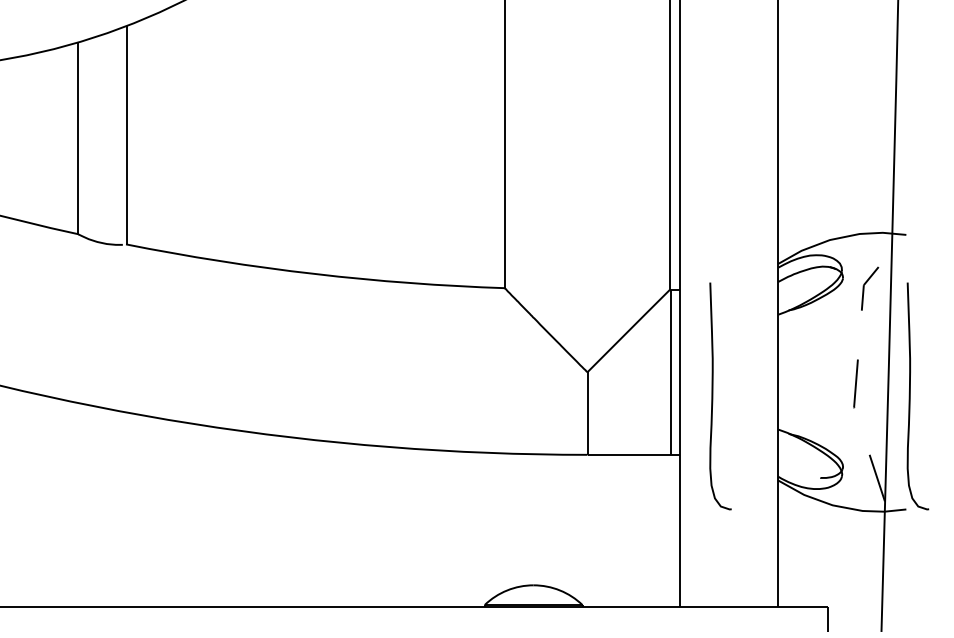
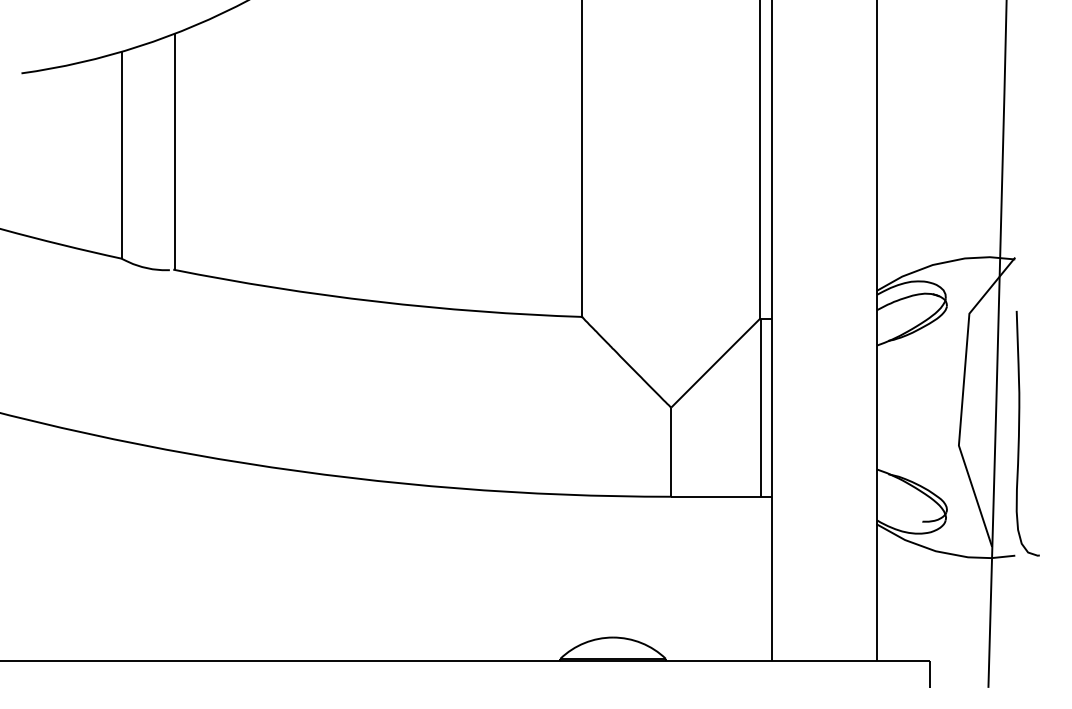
line: (857, 361) -> (962, 396), dashed -> solid
curve: (712, 396) -> (806, 433), removed

